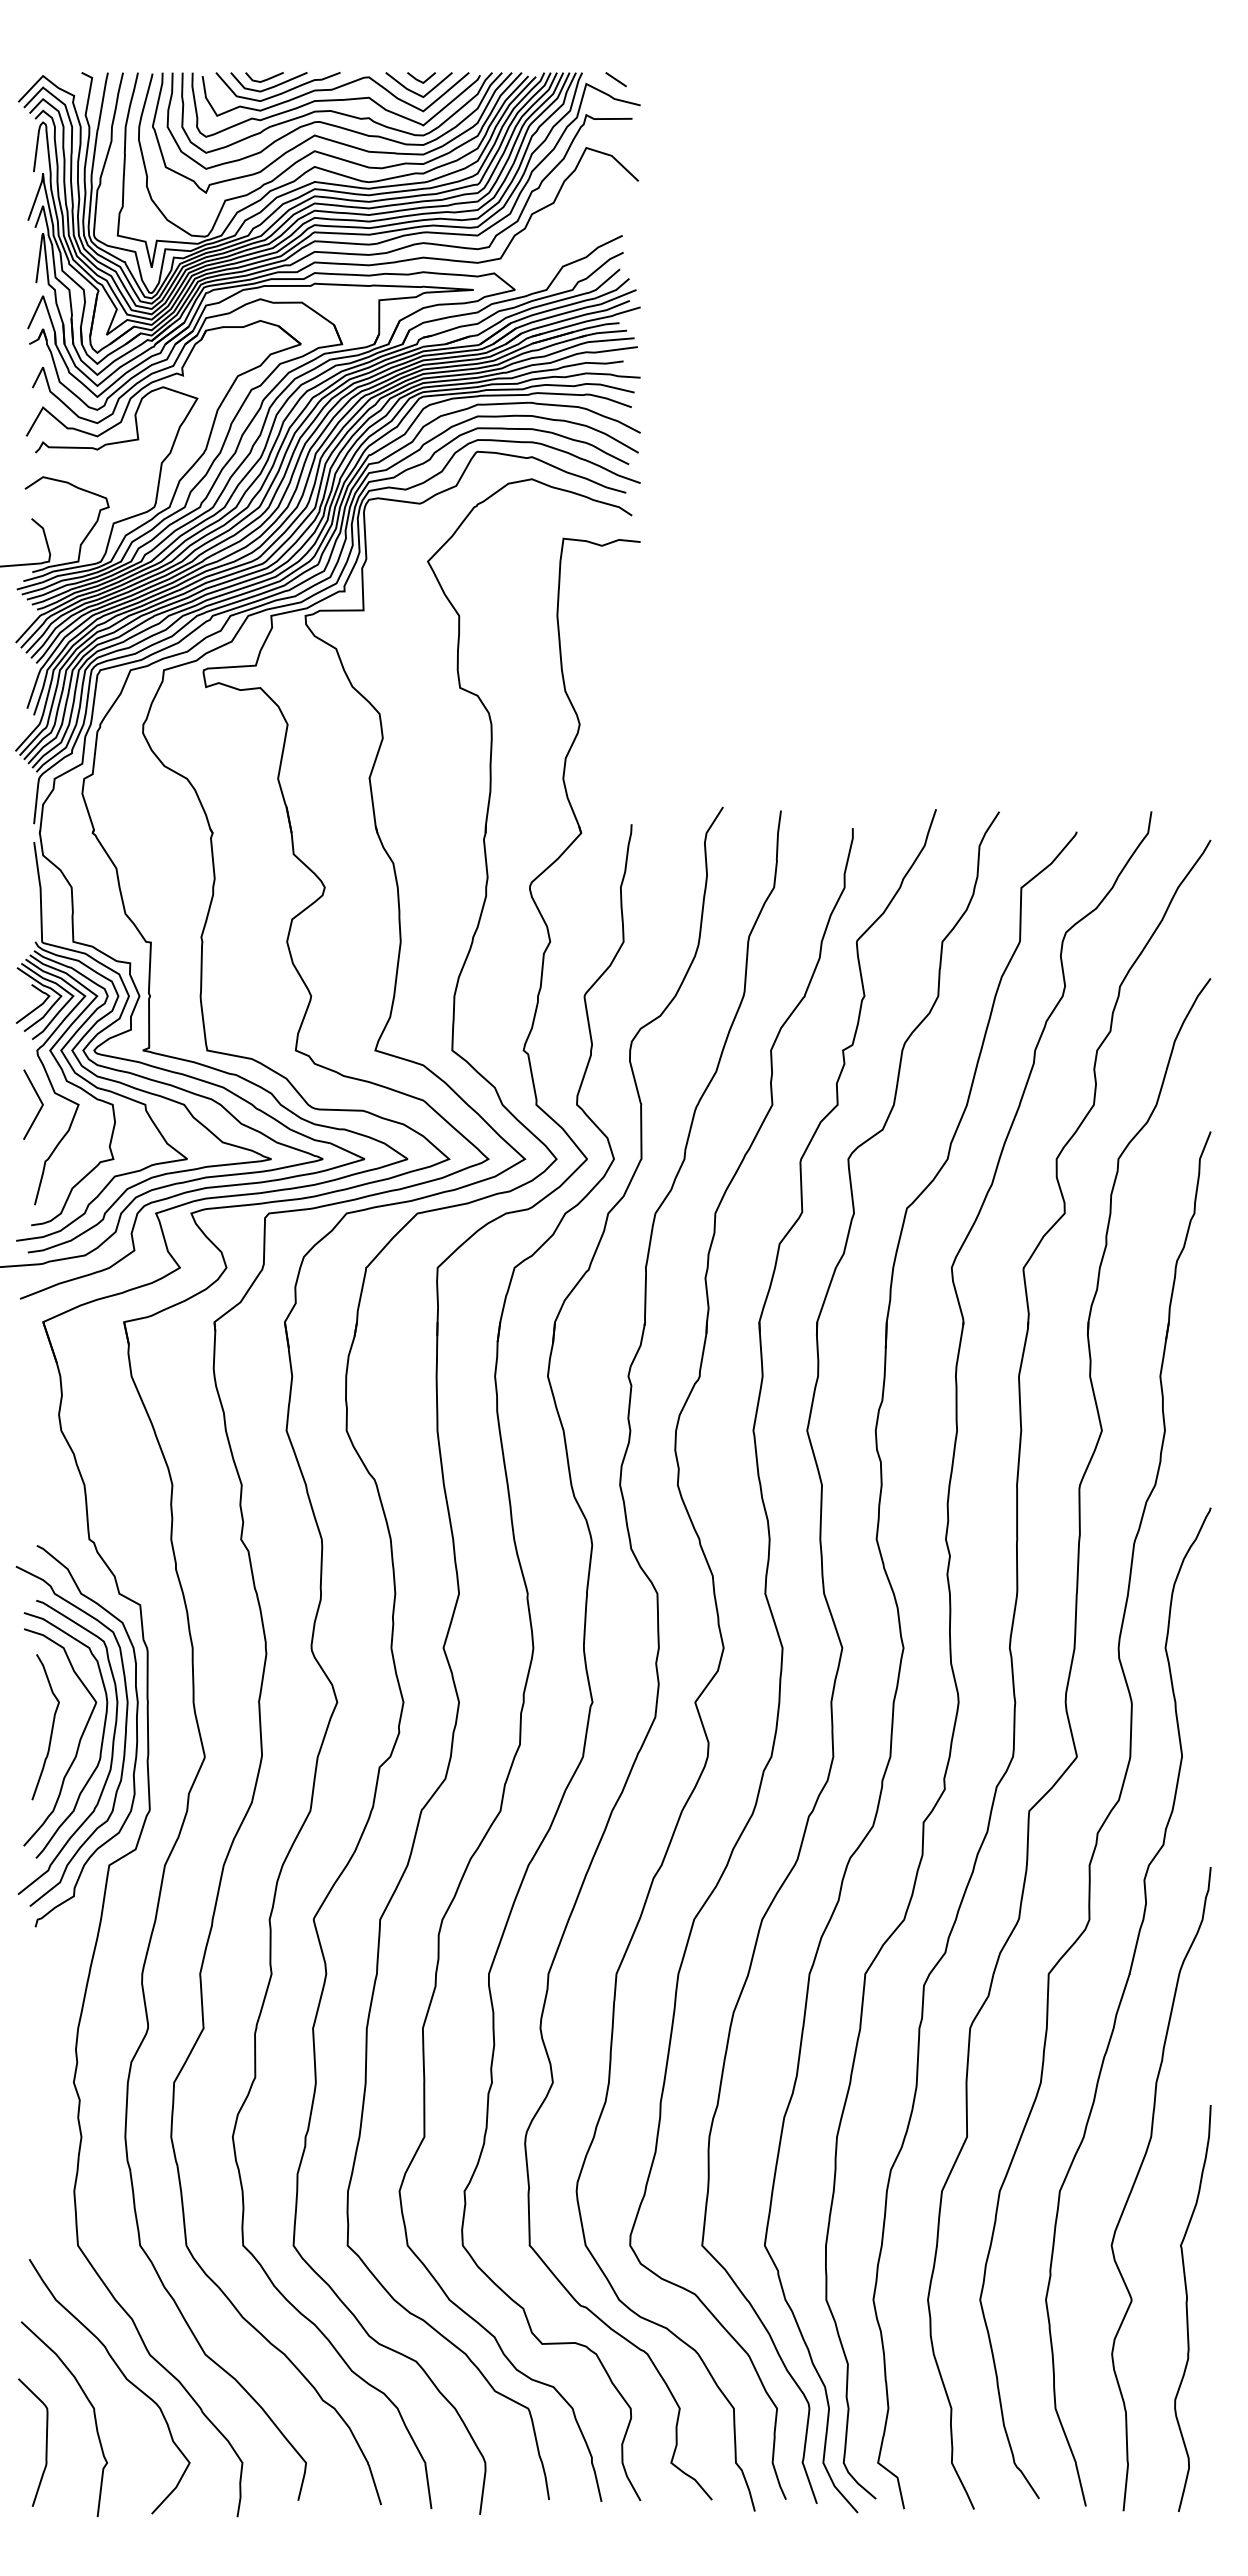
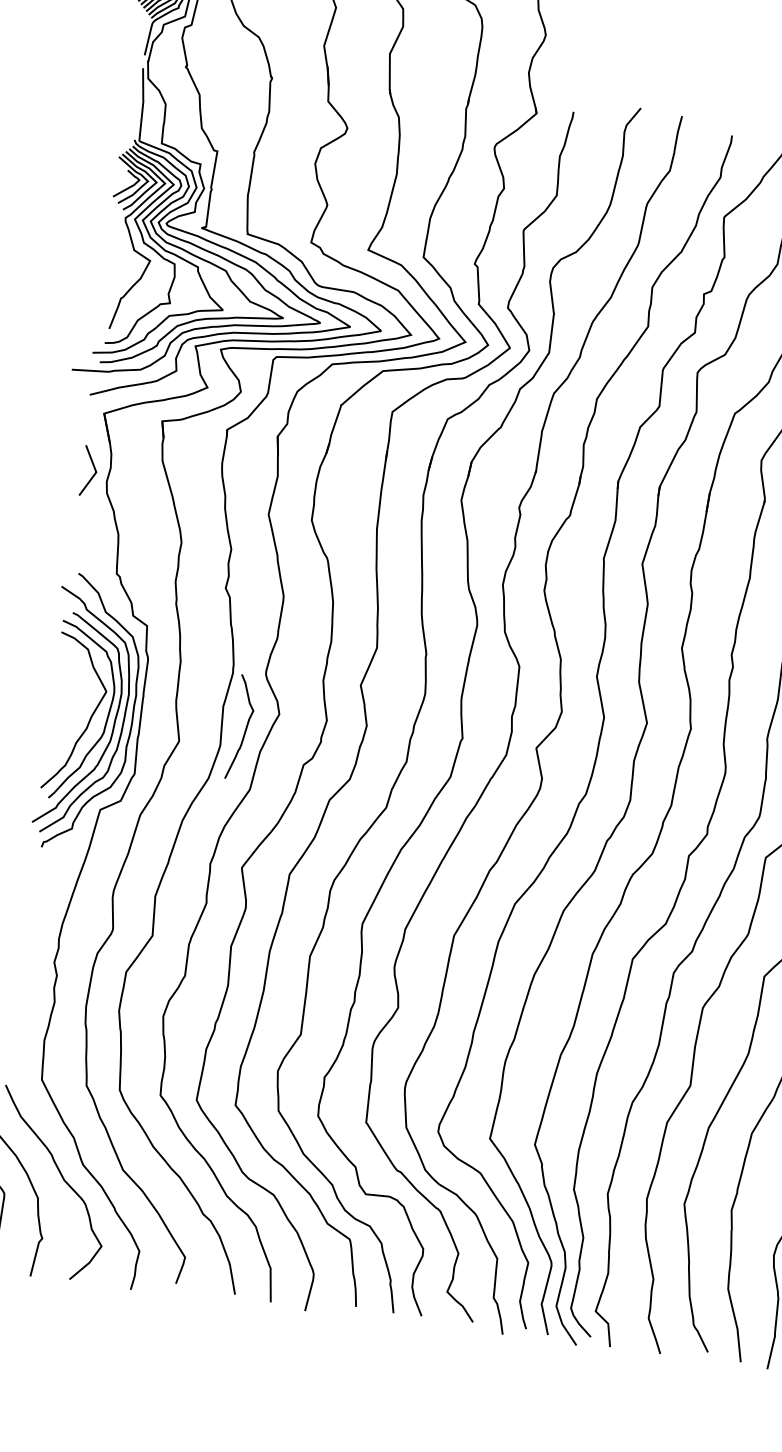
line: (39, 1100) -> (94, 468), moved
curve: (51, 1727) -> (245, 728), moved

